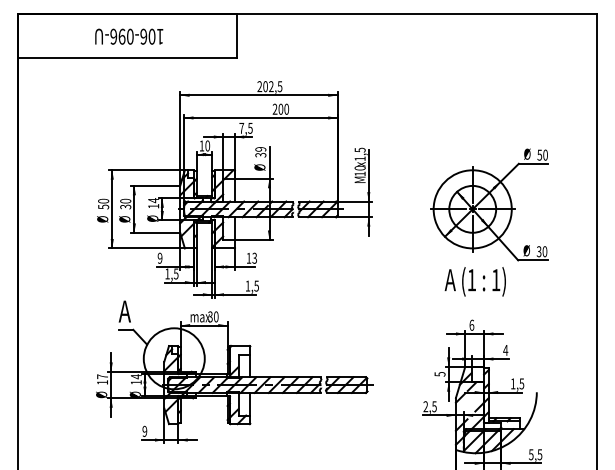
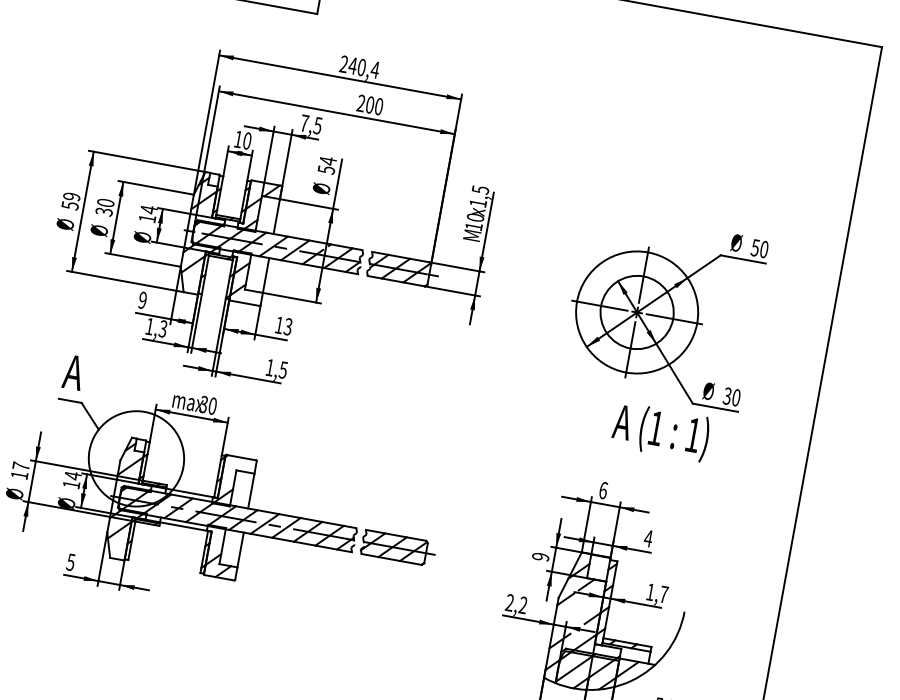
text: (272, 86) -> (363, 67), 202,5 -> 240,4
text: (260, 151) -> (326, 164), 39 -> 54
text: (103, 201) -> (71, 197), 50 -> 59
text: (176, 272) -> (163, 326), 1,5 -> 1,3
text: (474, 281) -> (659, 431), moved
text: (439, 374) -> (539, 557), 5 -> 9
text: (521, 383) -> (663, 593), 1,5 -> 1,7
text: (434, 406) -> (523, 604), 2,5 -> 2,2
text: (144, 430) -> (70, 560), 9 -> 5

